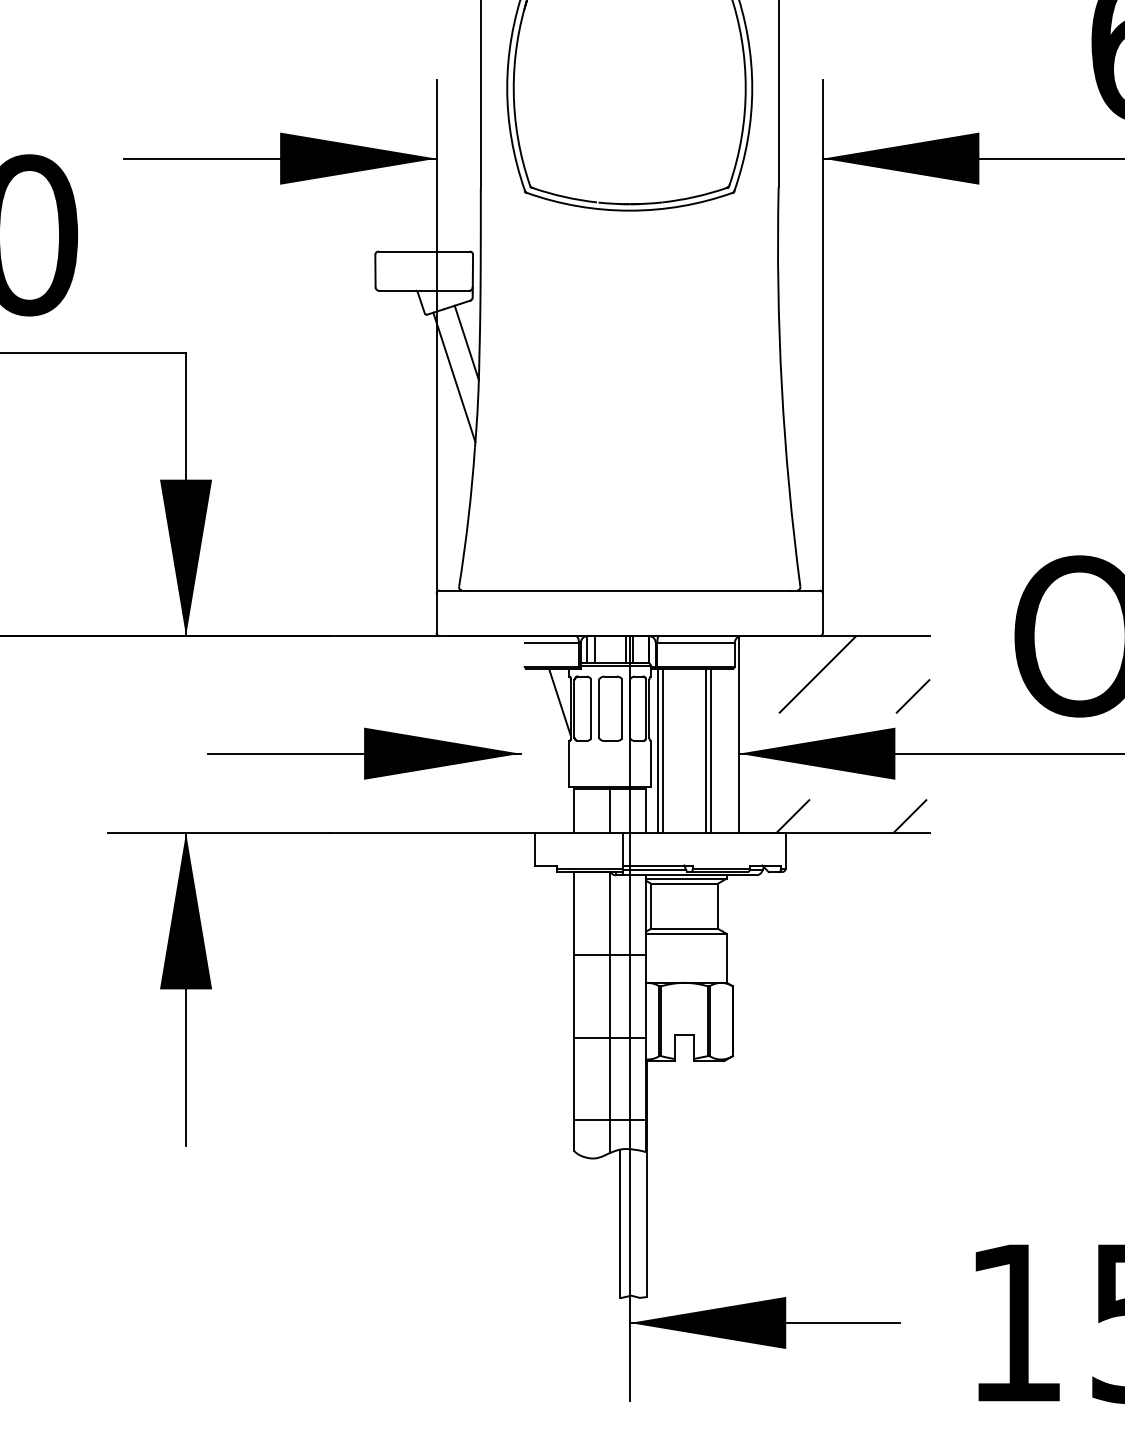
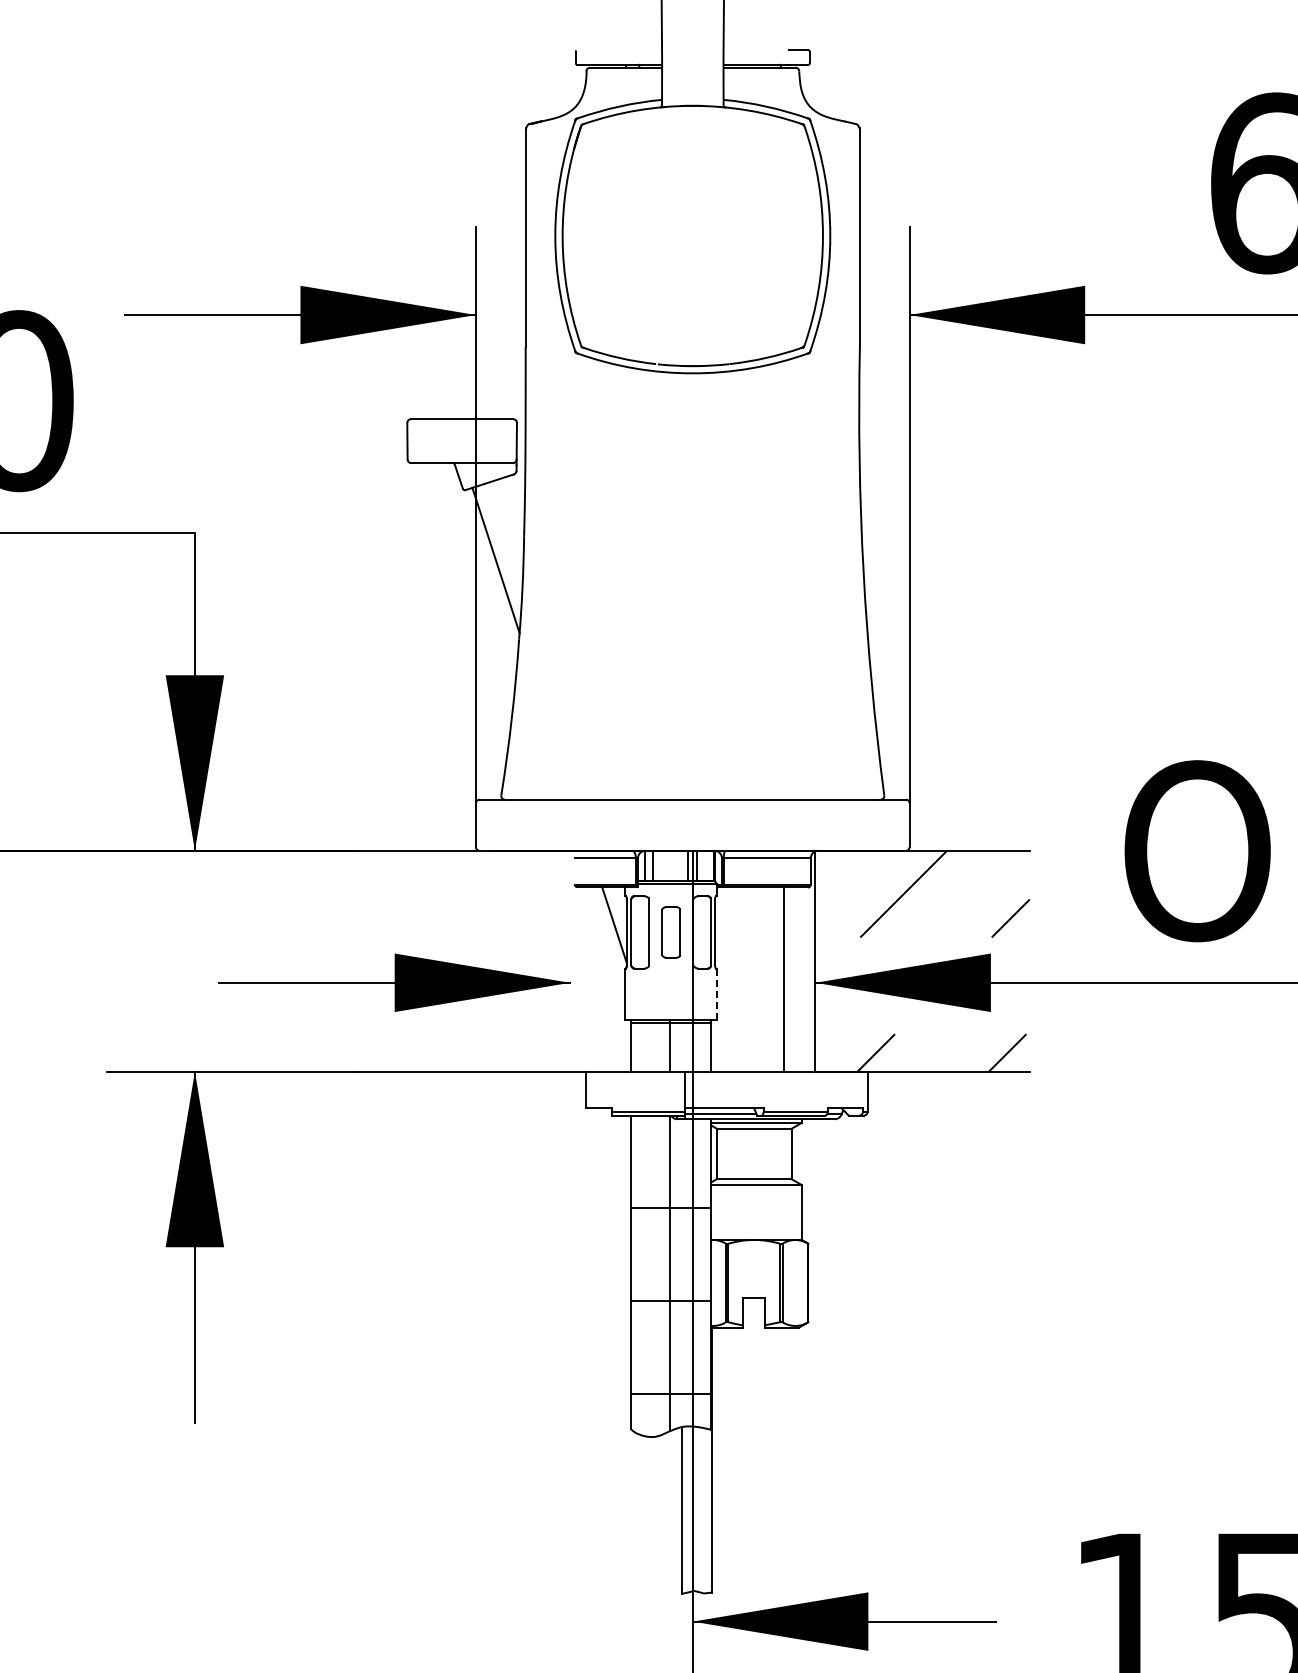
line: (466, 342) -> (509, 521), removed
part: (609, 708) -> (670, 932), size x0.7
line: (658, 750) -> (725, 979), removed
line: (663, 750) -> (730, 979), removed
line: (705, 750) -> (777, 979), removed
line: (650, 764) -> (716, 994), solid -> dashed

